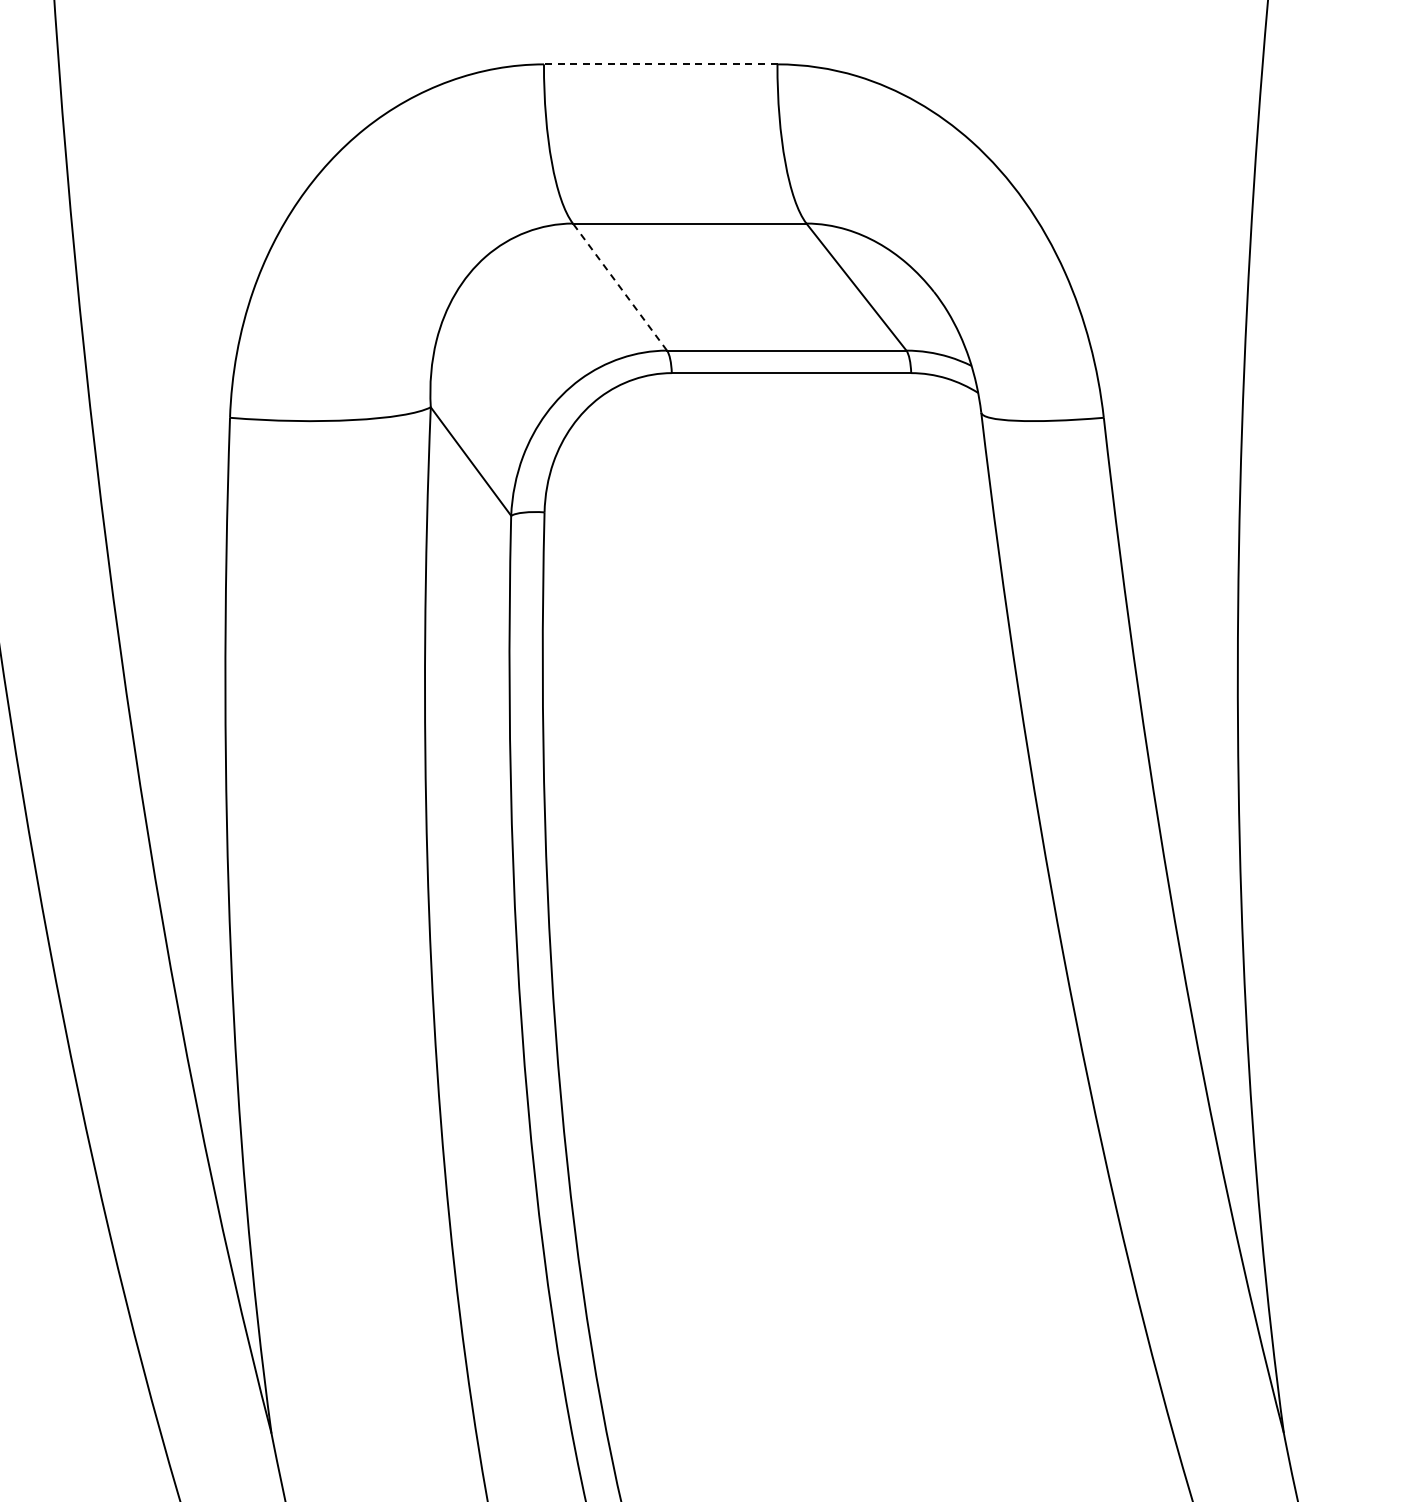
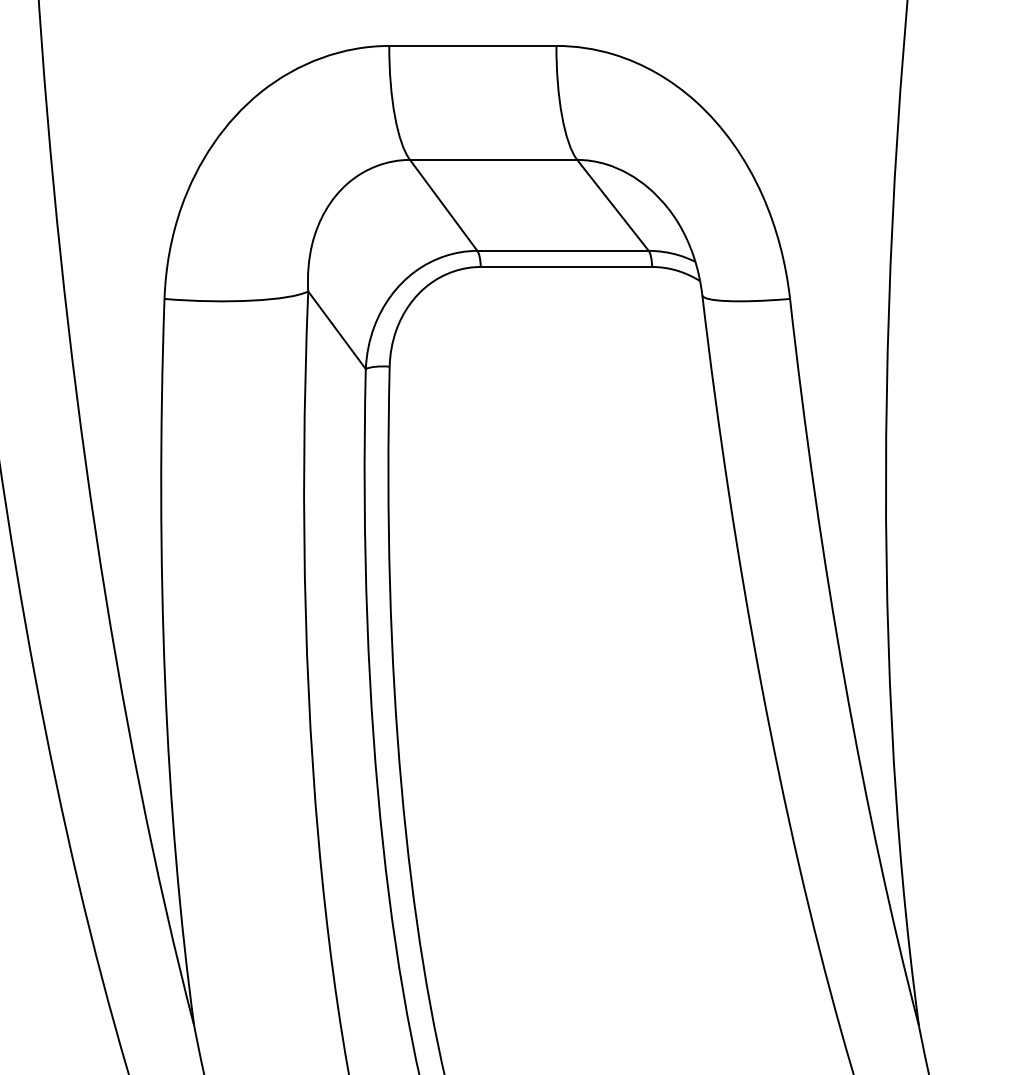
line: (660, 64) -> (472, 46), dashed -> solid
line: (619, 286) -> (443, 204), dashed -> solid

